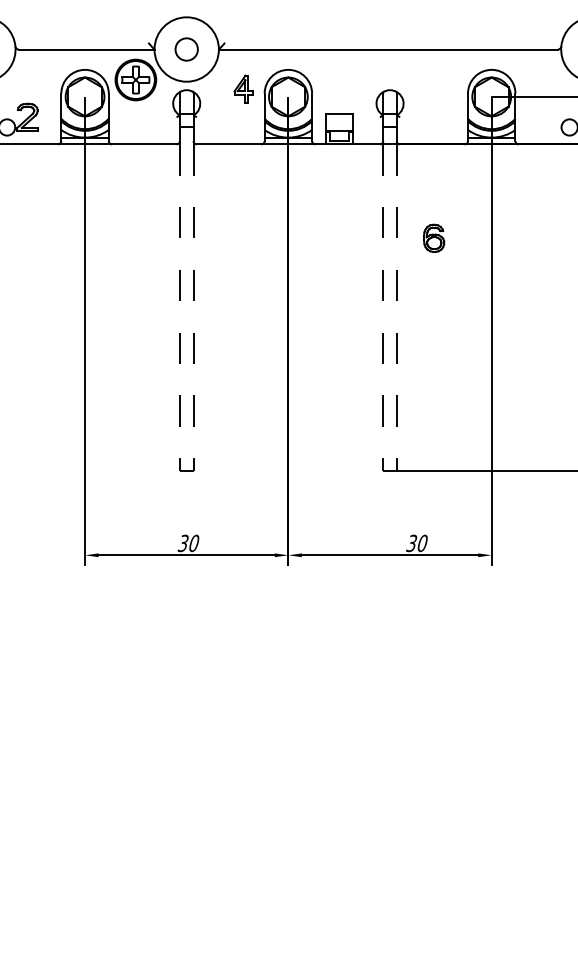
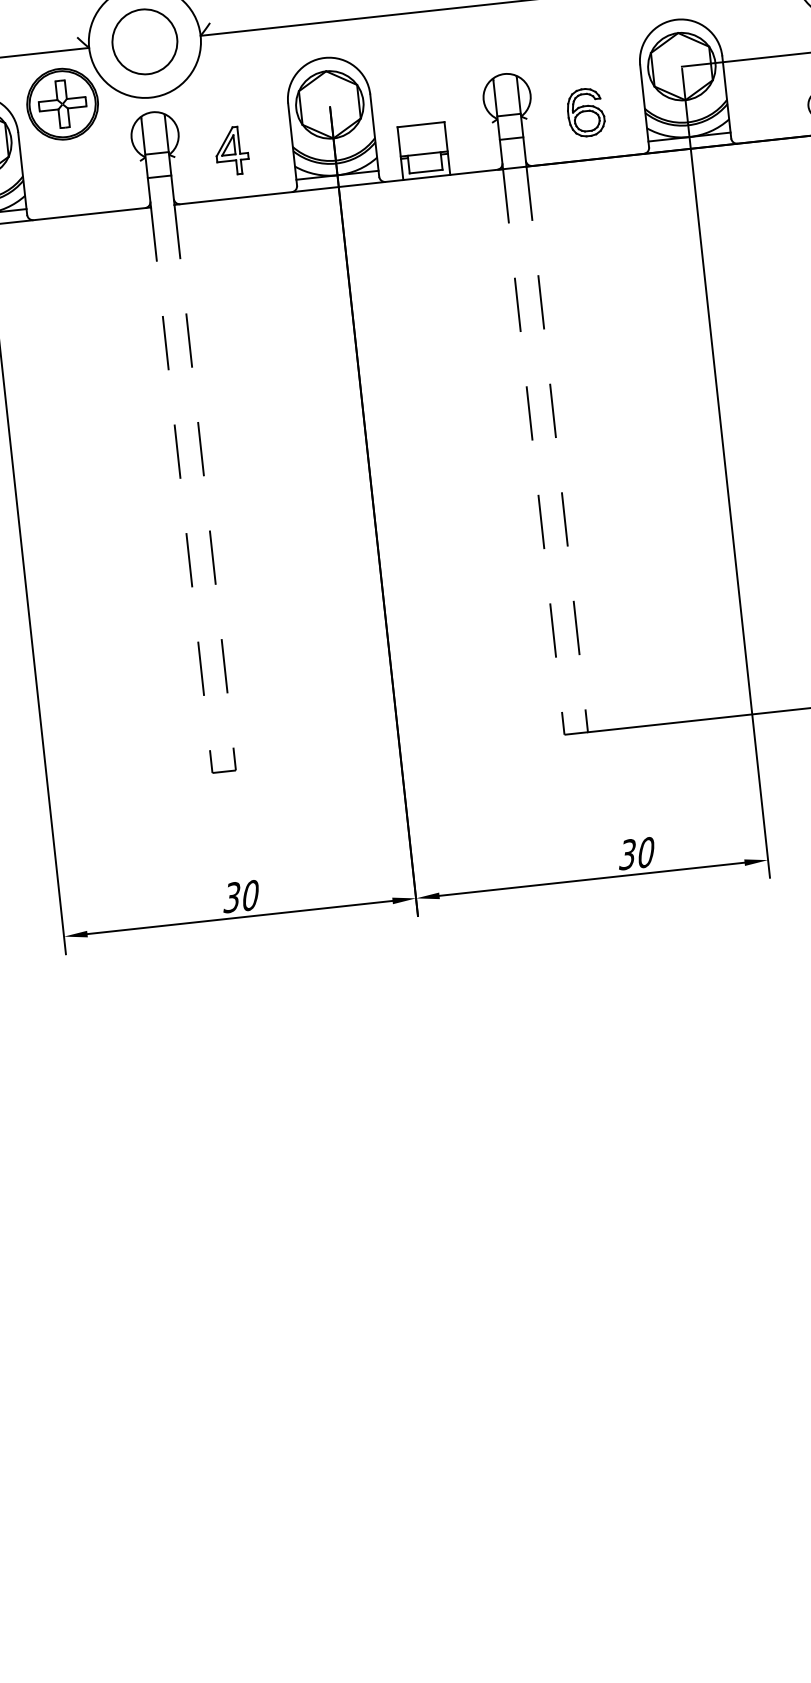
circle: (186, 49) -> (144, 41), size x1.67
part: (243, 88) -> (231, 149), moved
part: (434, 237) -> (586, 111), moved

